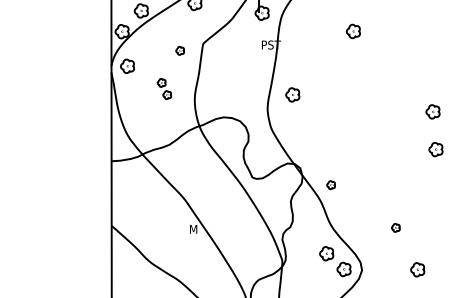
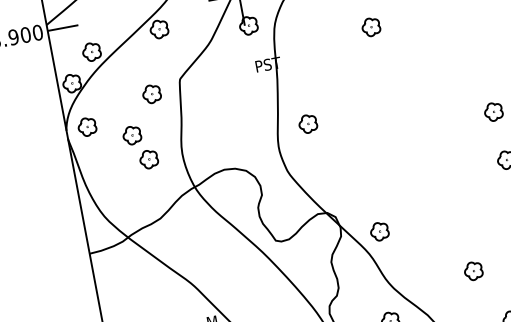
part: (179, 50) -> (150, 93), size x1.67
part: (164, 88) -> (140, 146), size x1.67
part: (330, 184) -> (378, 230), size x1.67
part: (395, 227) -> (473, 270), size x1.67

